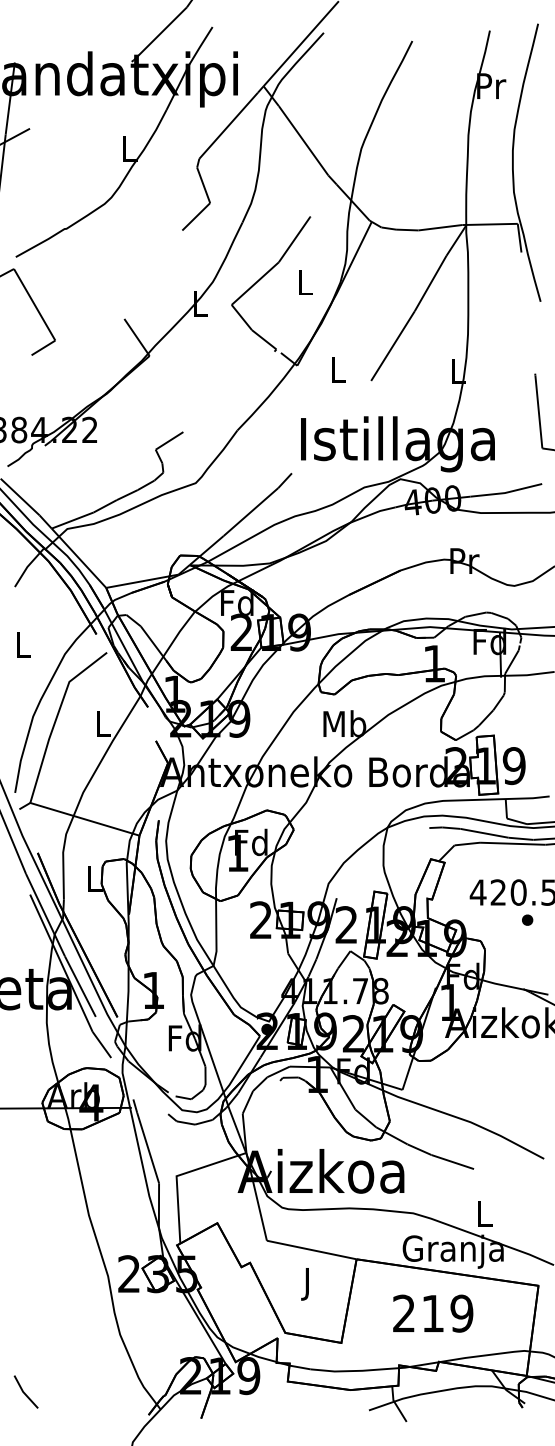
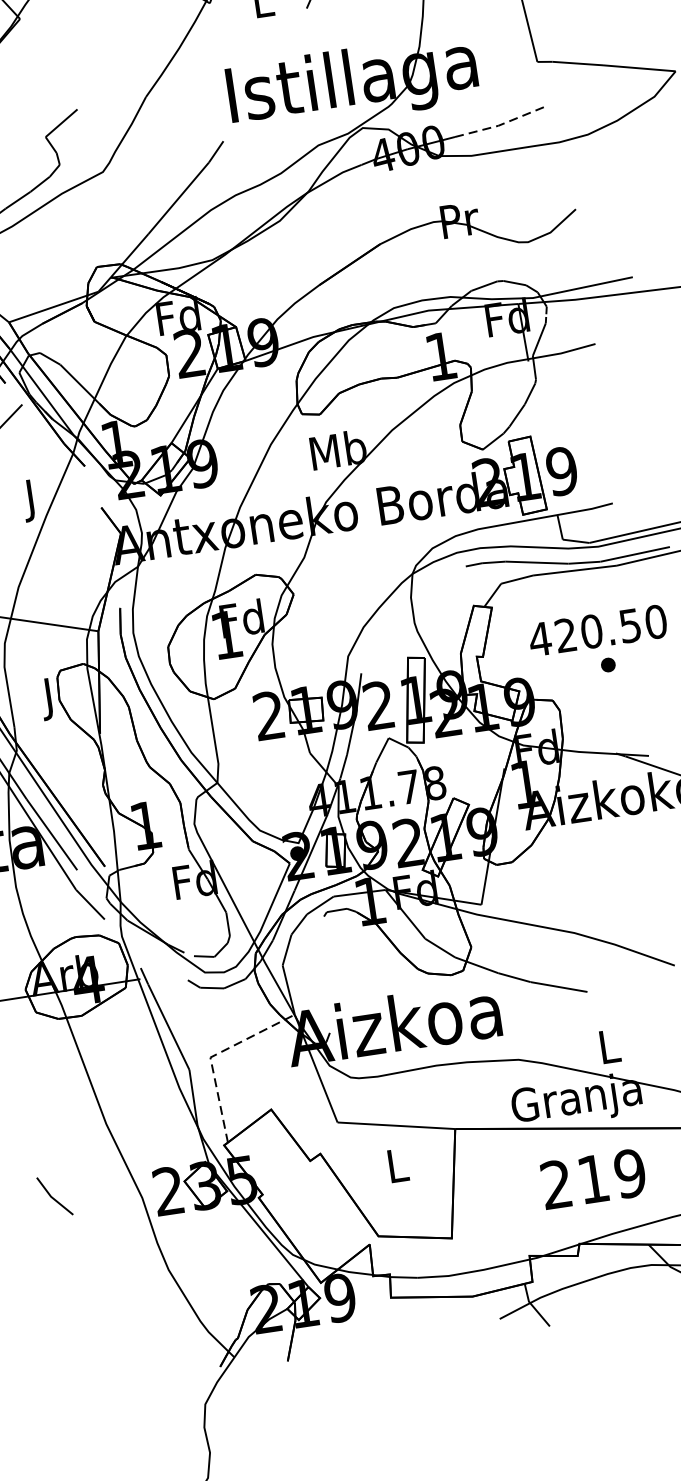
line: (506, 492) -> (500, 124), solid -> dashed
text: (103, 727) -> (32, 500), L -> J
text: (94, 881) -> (49, 698), L -> J
line: (179, 1175) -> (213, 1056), solid -> dashed
text: (308, 1284) -> (398, 1170), J -> L
text: (433, 1313) -> (593, 1178), moved
line: (24, 1391) -> (52, 1195), moved

